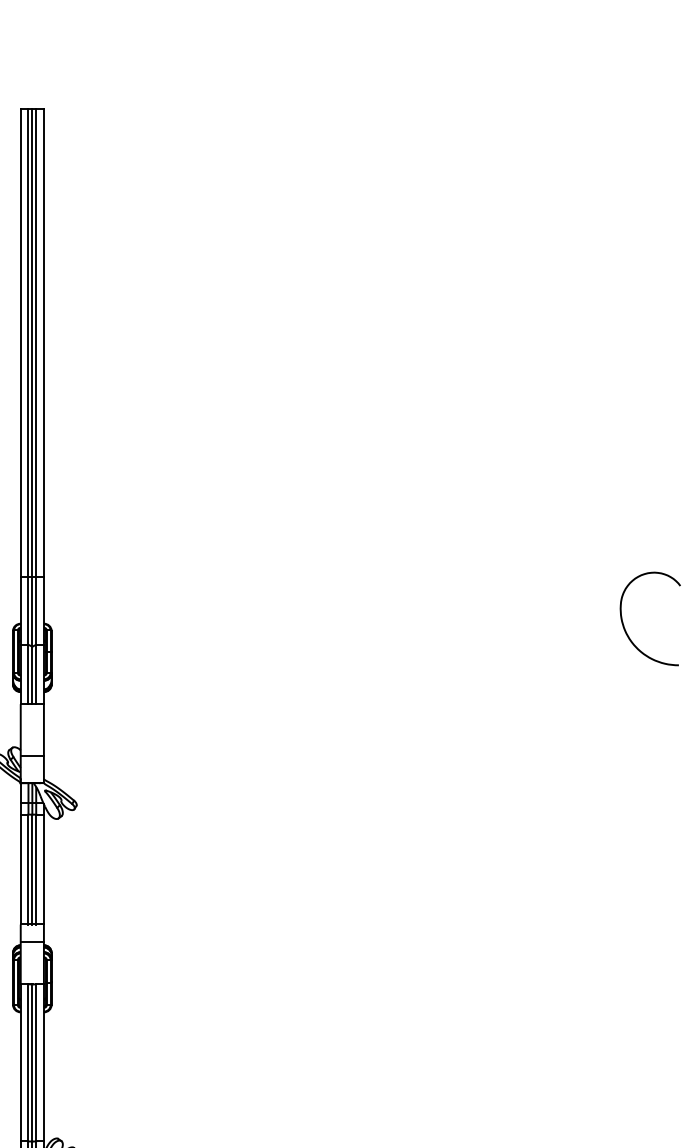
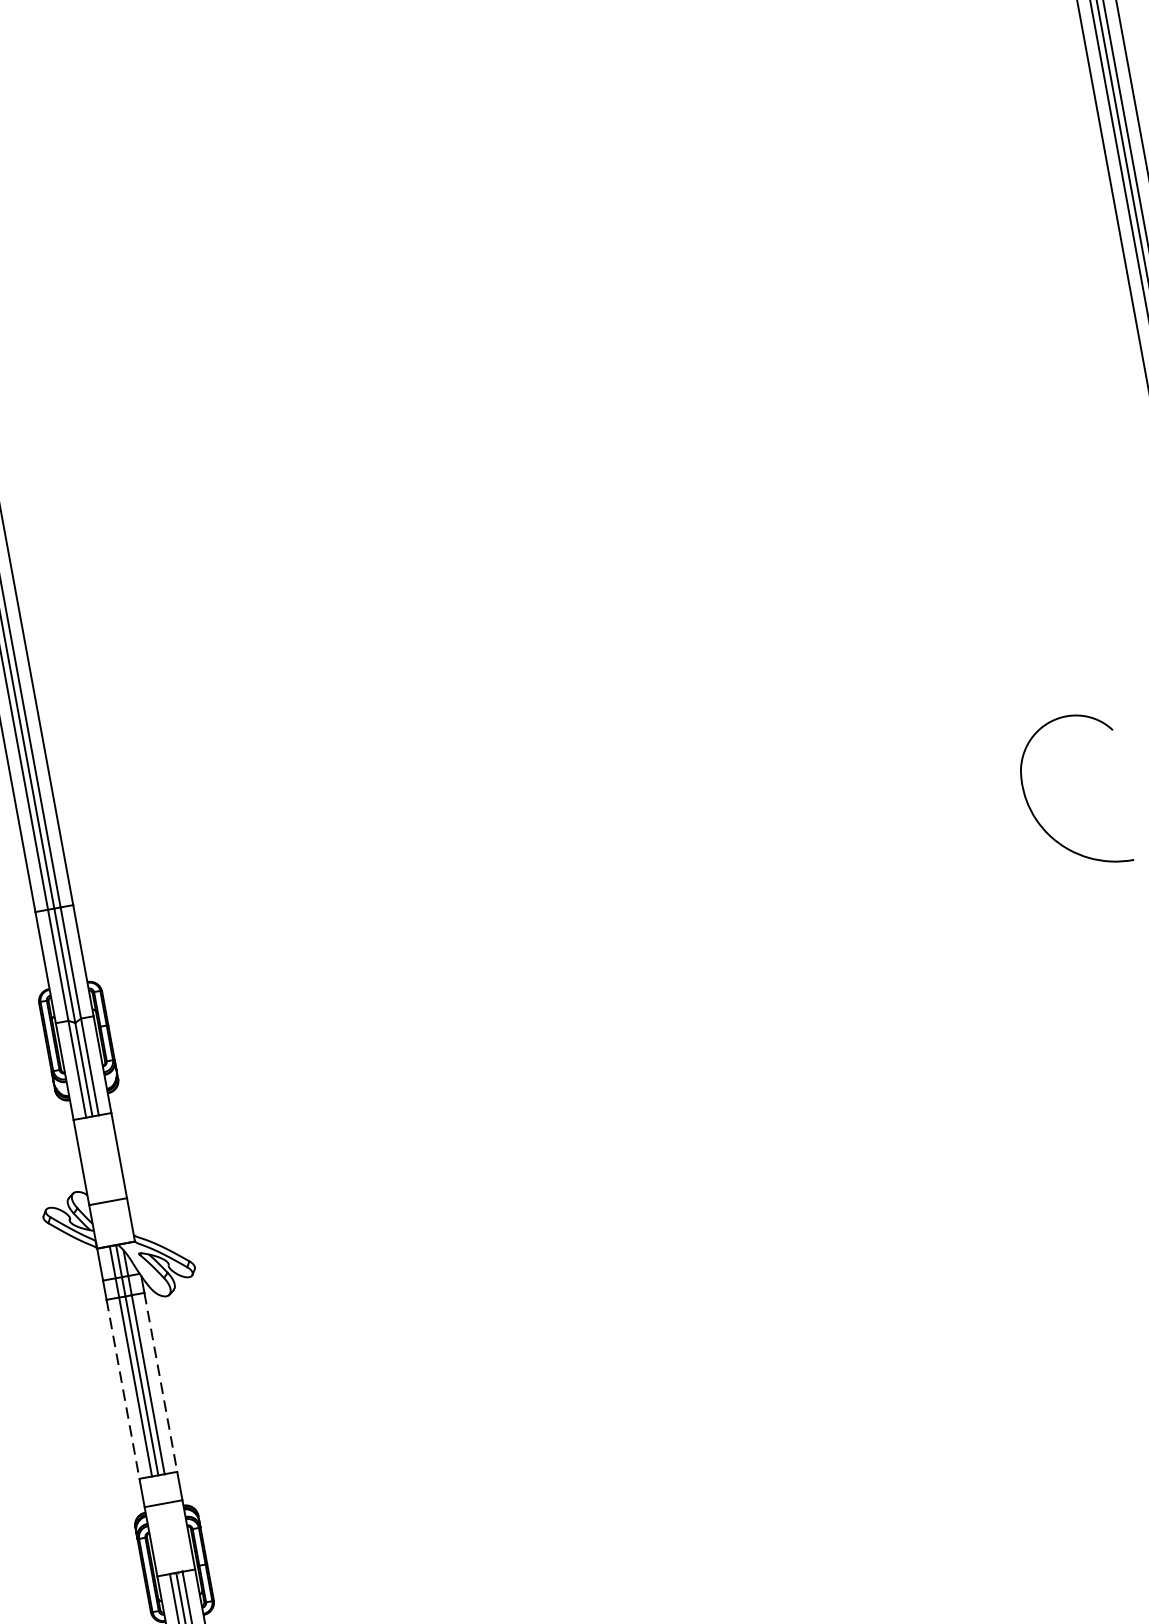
line: (20, 869) -> (122, 1389), solid -> dashed
line: (43, 869) -> (160, 1382), solid -> dashed

